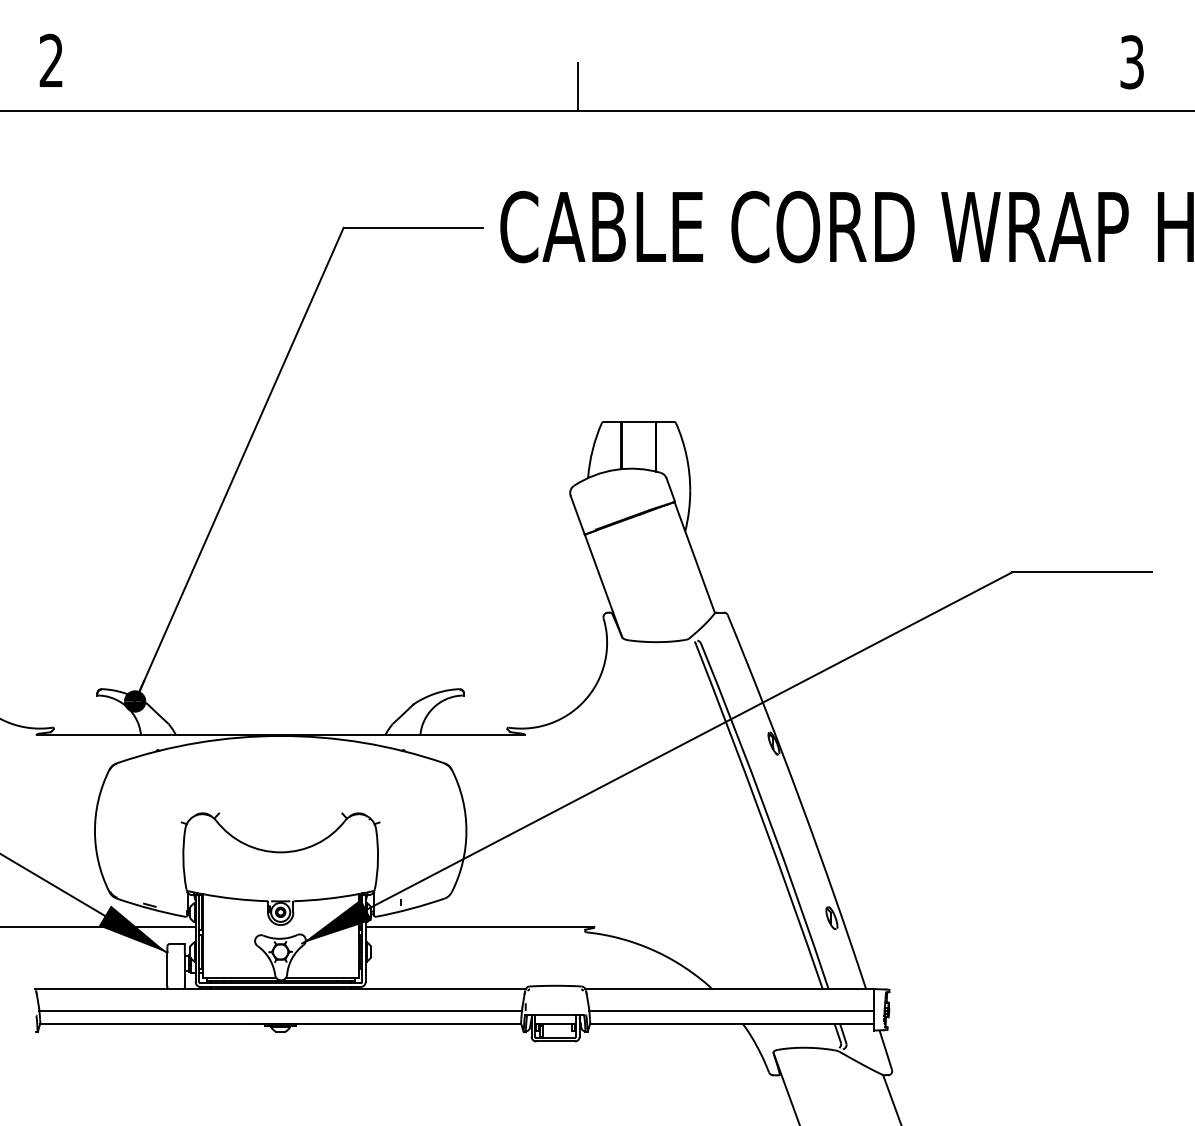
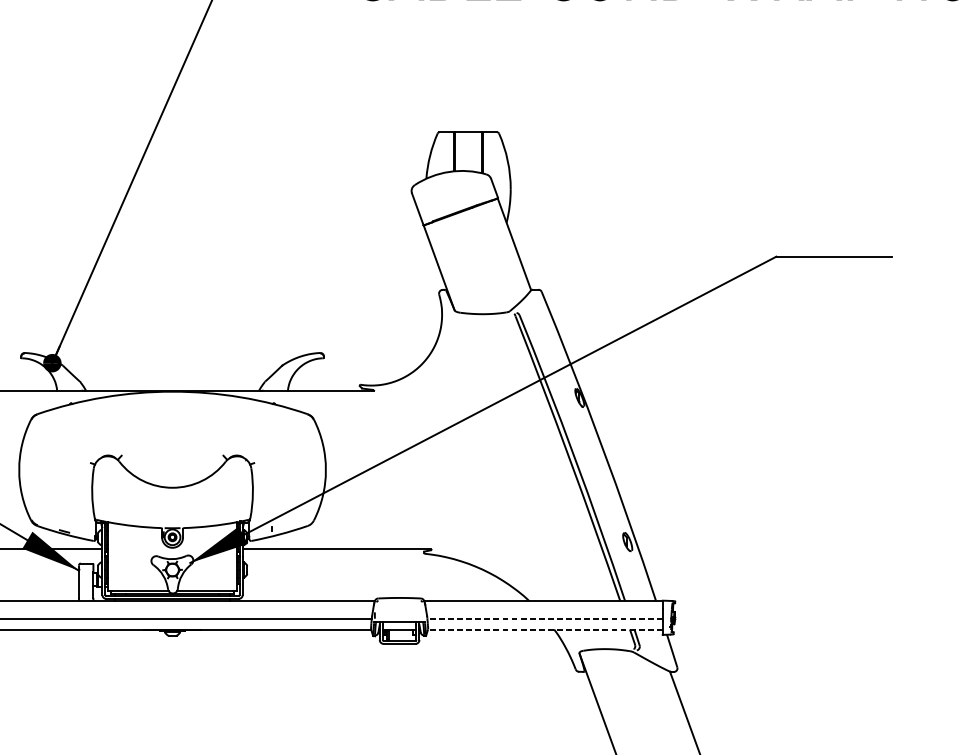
line: (731, 1010) -> (544, 618), solid -> dashed
line: (731, 1024) -> (544, 629), solid -> dashed

